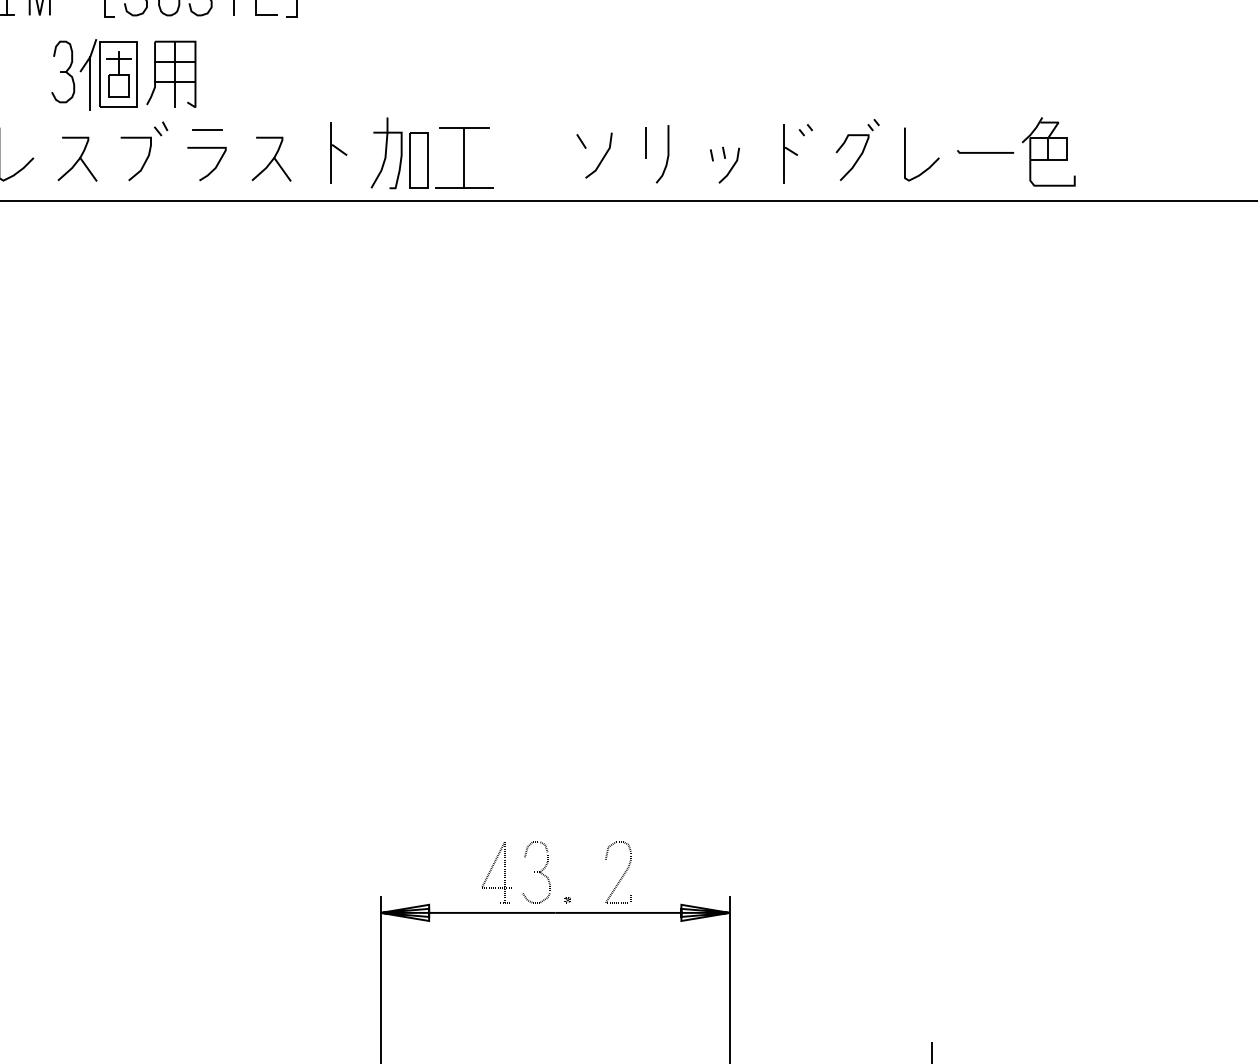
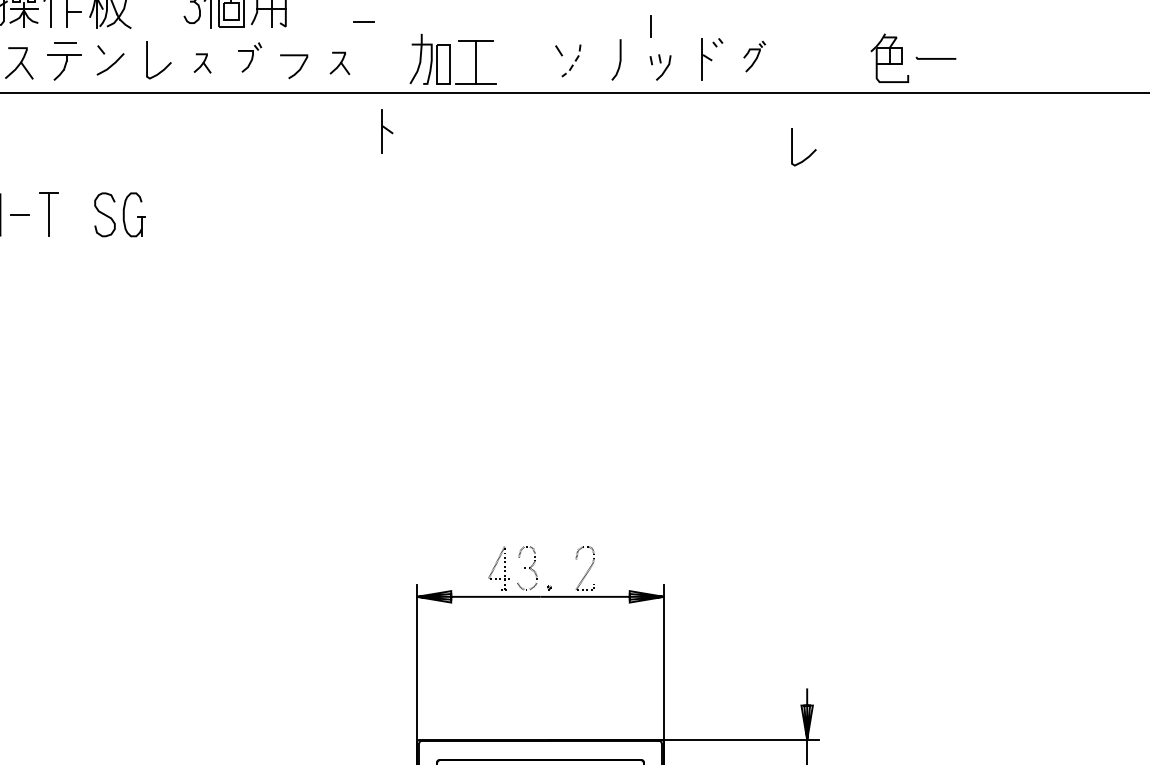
line: (206, 129) -> (363, 21), moved
line: (645, 142) -> (650, 26), moved
part: (857, 149) -> (754, 56), size x0.7
part: (144, 150) -> (249, 57), size x0.7
part: (339, 152) -> (387, 131), moved
line: (984, 152) -> (935, 58), moved
line: (603, 157) -> (574, 62), solid -> dashed
part: (77, 159) -> (202, 63), size x0.6
part: (271, 159) -> (339, 63), size x0.7
curve: (931, 163) -> (810, 153), moved

